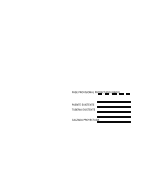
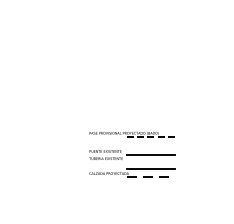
line: (113, 101) -> (149, 146), removed
line: (113, 111) -> (149, 161), removed
line: (114, 121) -> (151, 175), solid -> dashed

